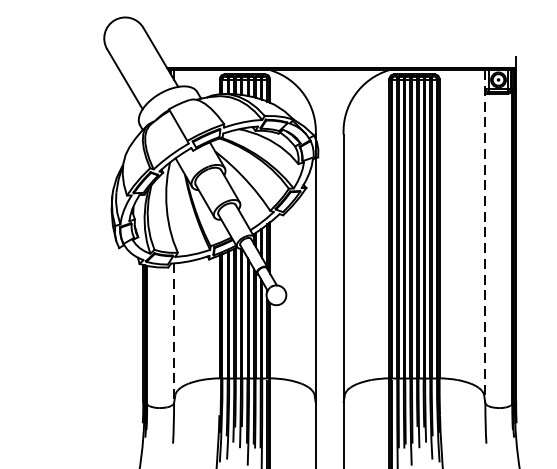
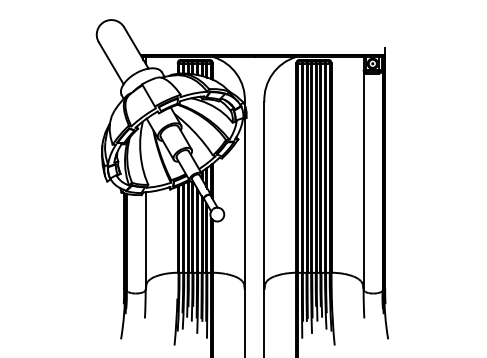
line: (485, 238) -> (363, 174), dashed -> solid
line: (173, 333) -> (145, 241), dashed -> solid

